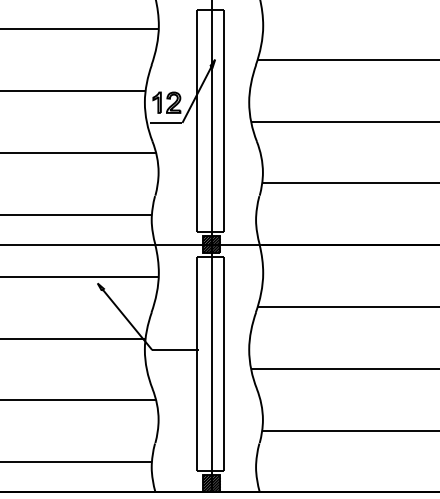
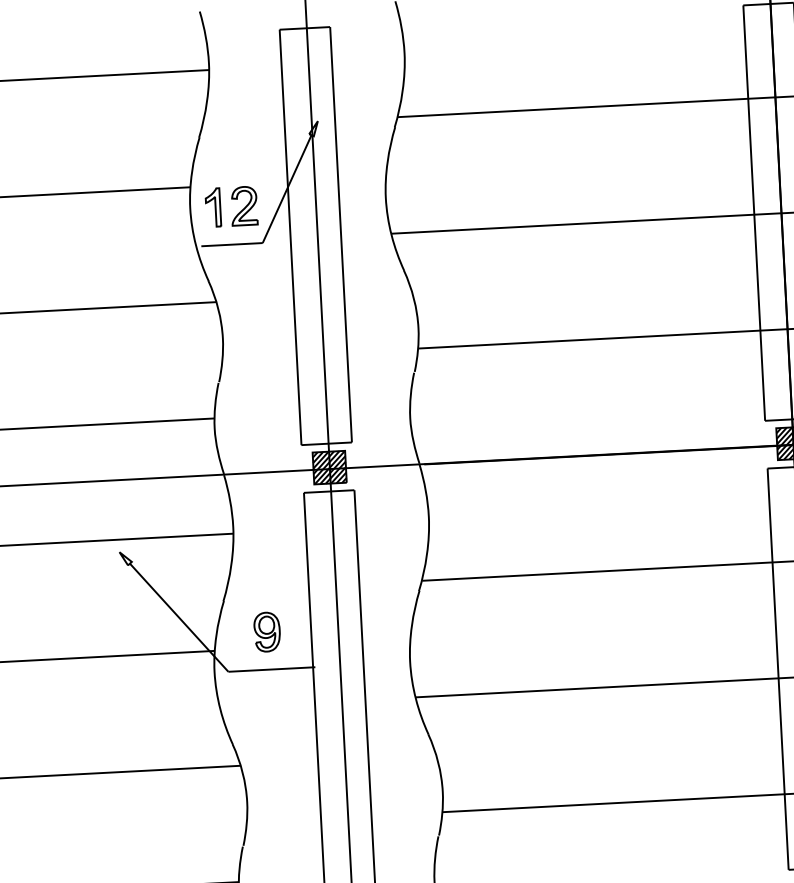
part: (173, 329) -> (266, 631), added

